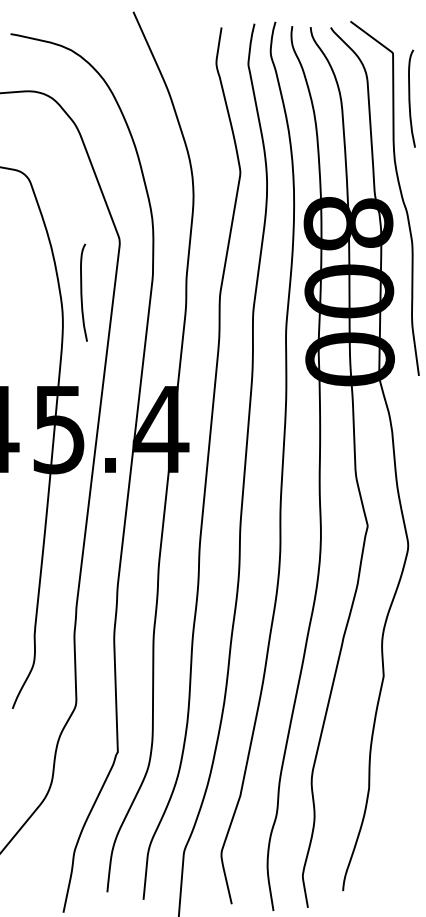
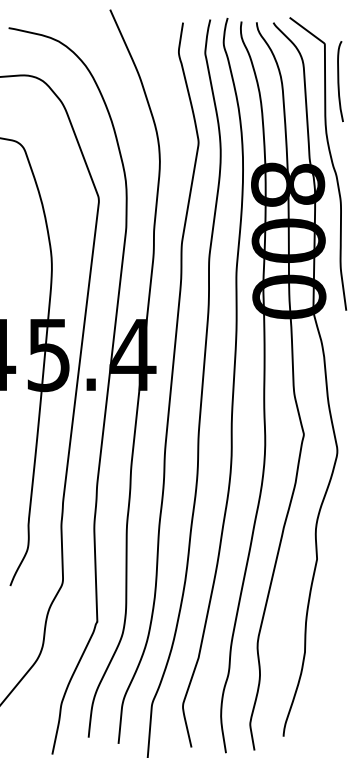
curve: (82, 292) -> (68, 241), removed

